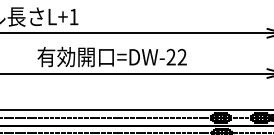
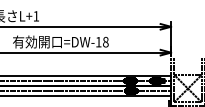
text: (175, 56) -> (101, 41), =DW-22 -> =DW-18

